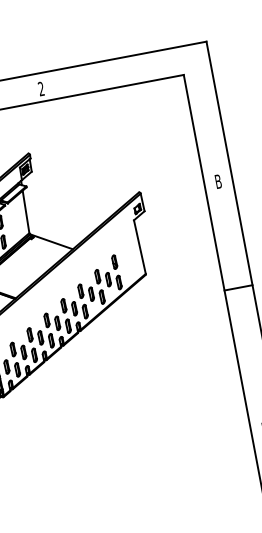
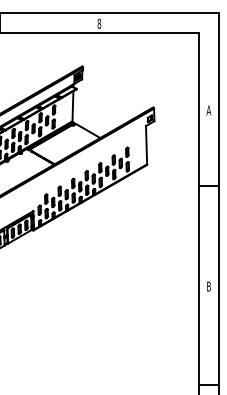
text: (41, 88) -> (99, 23), 2 -> 8
text: (217, 181) -> (208, 110), B -> A

